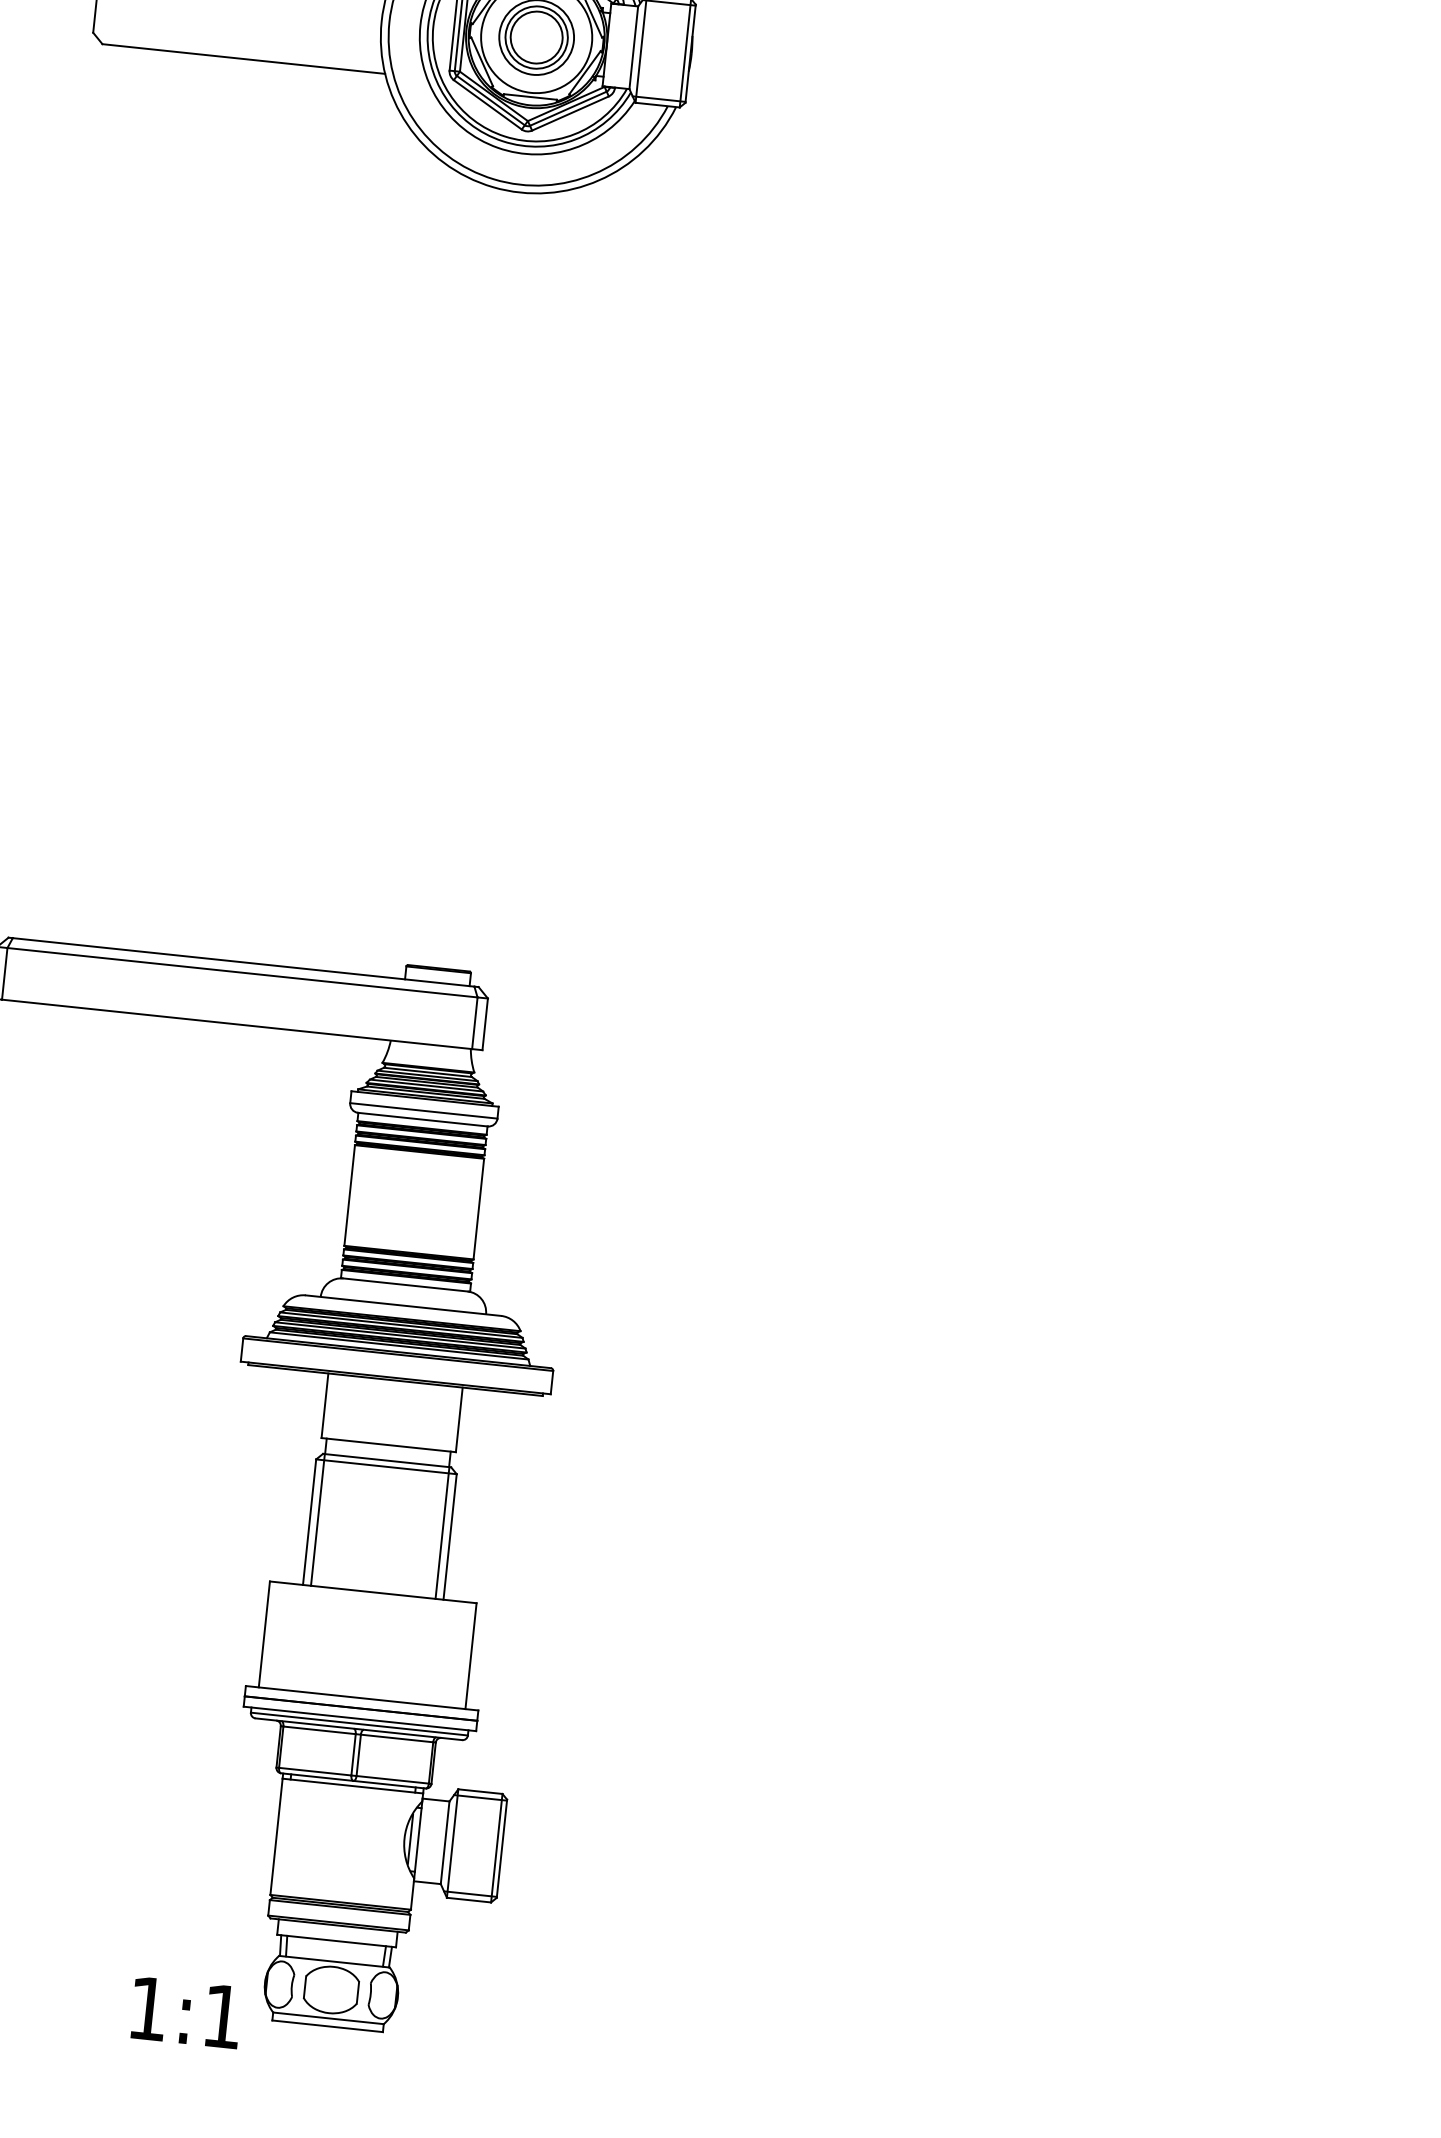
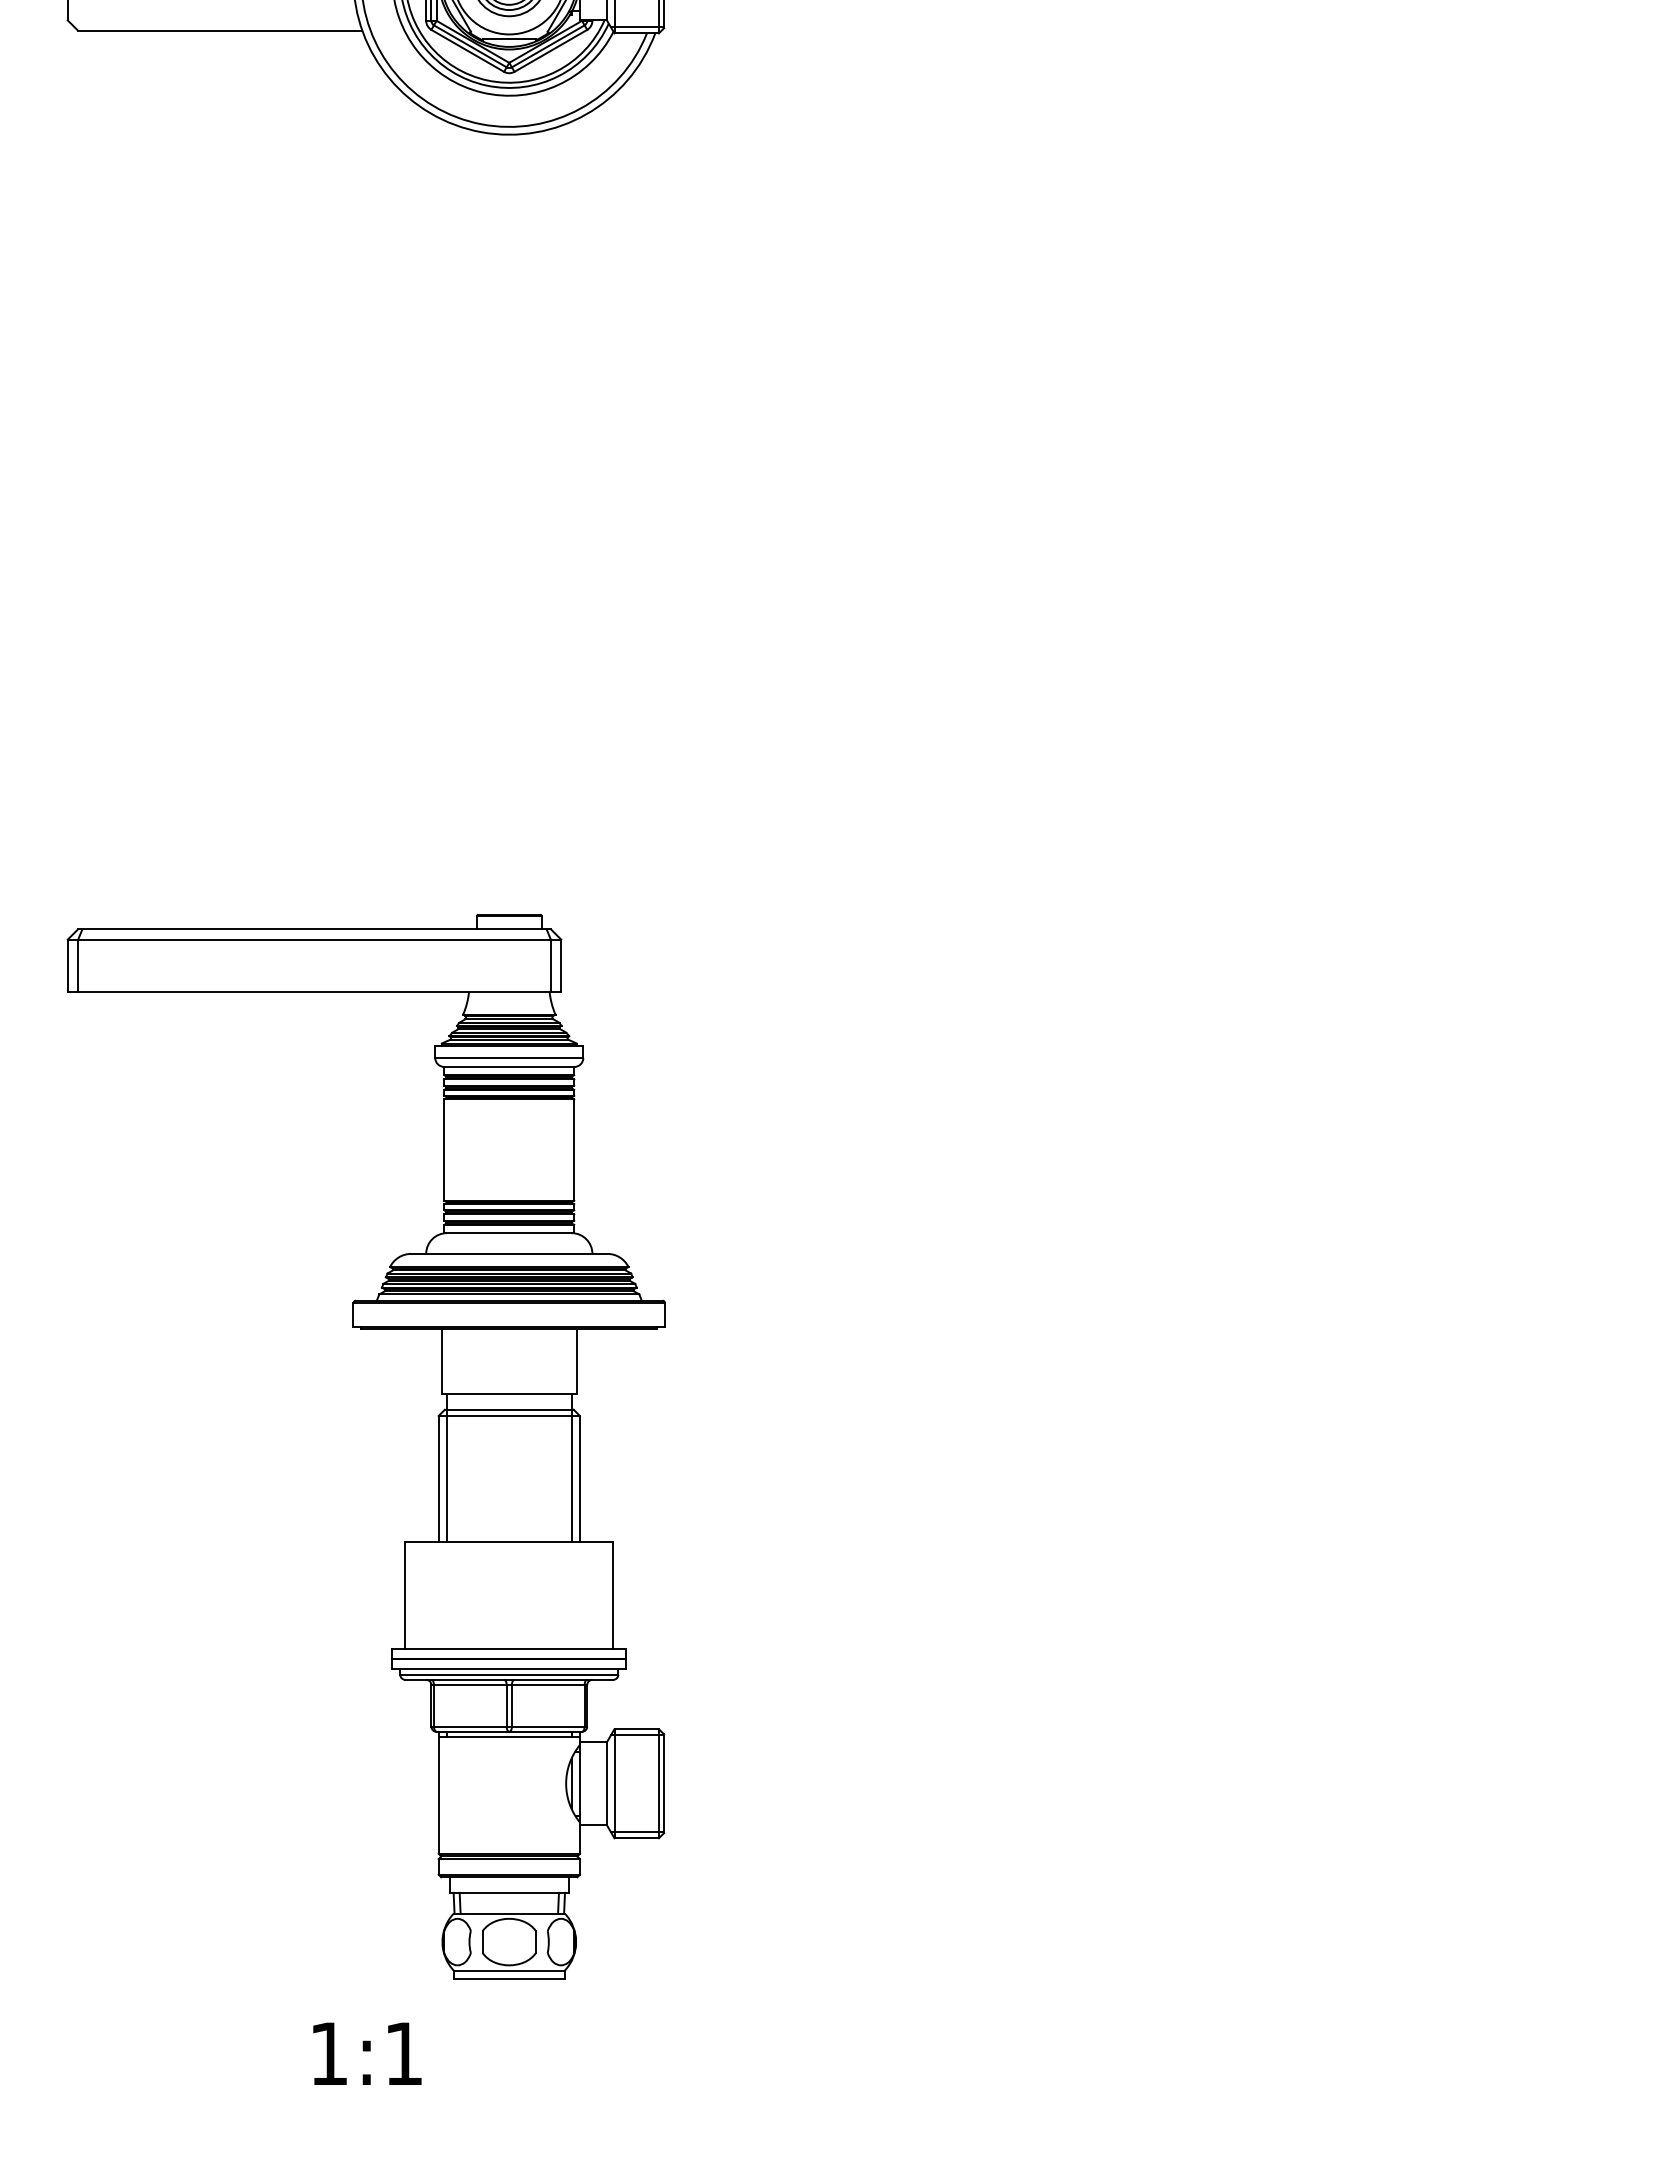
text: (186, 2012) -> (367, 2053), moved

